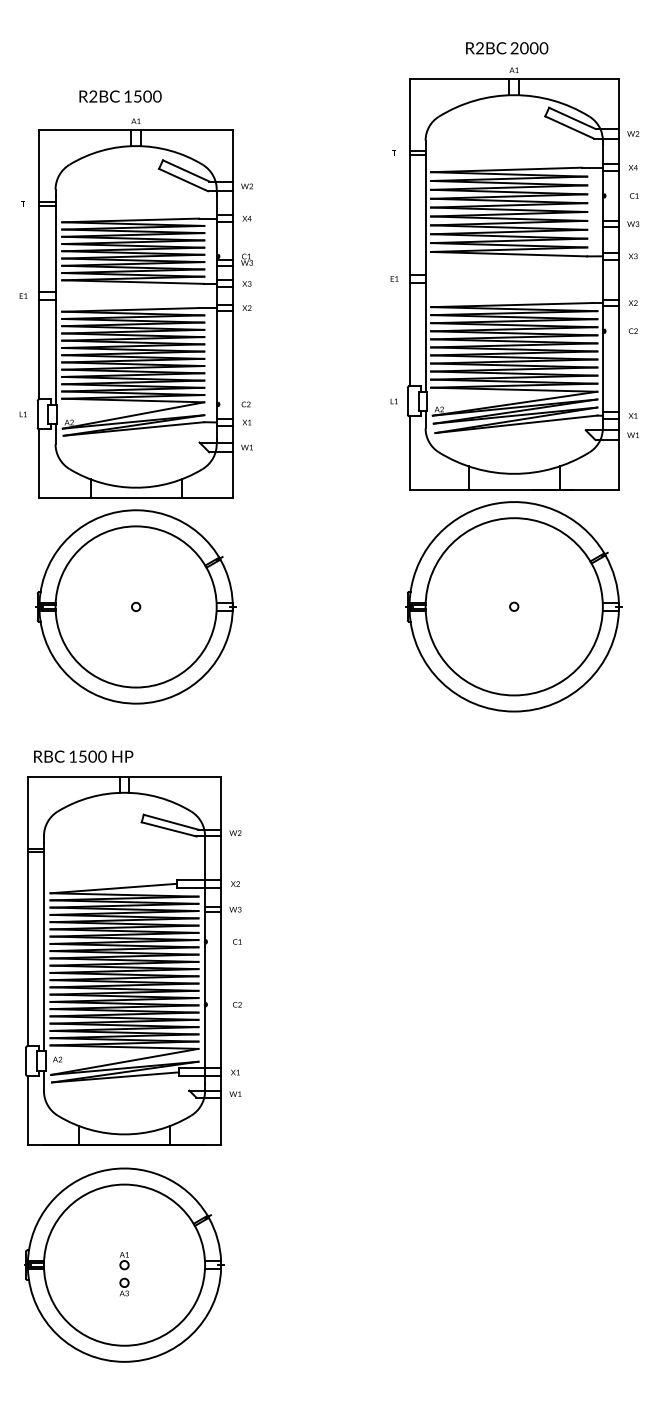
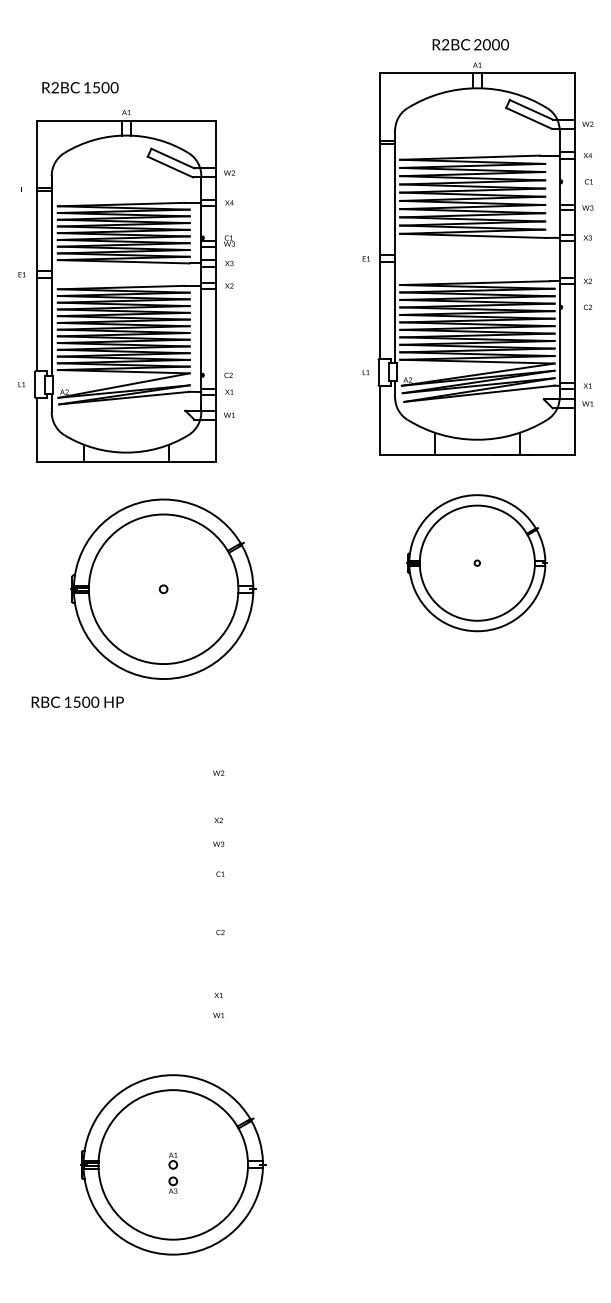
text: (120, 96) -> (80, 87), moved
part: (135, 606) -> (163, 588), moved
part: (513, 606) -> (476, 562), size x0.7
part: (123, 960) -> (114, 891), removed
part: (124, 1264) -> (173, 1164), moved

